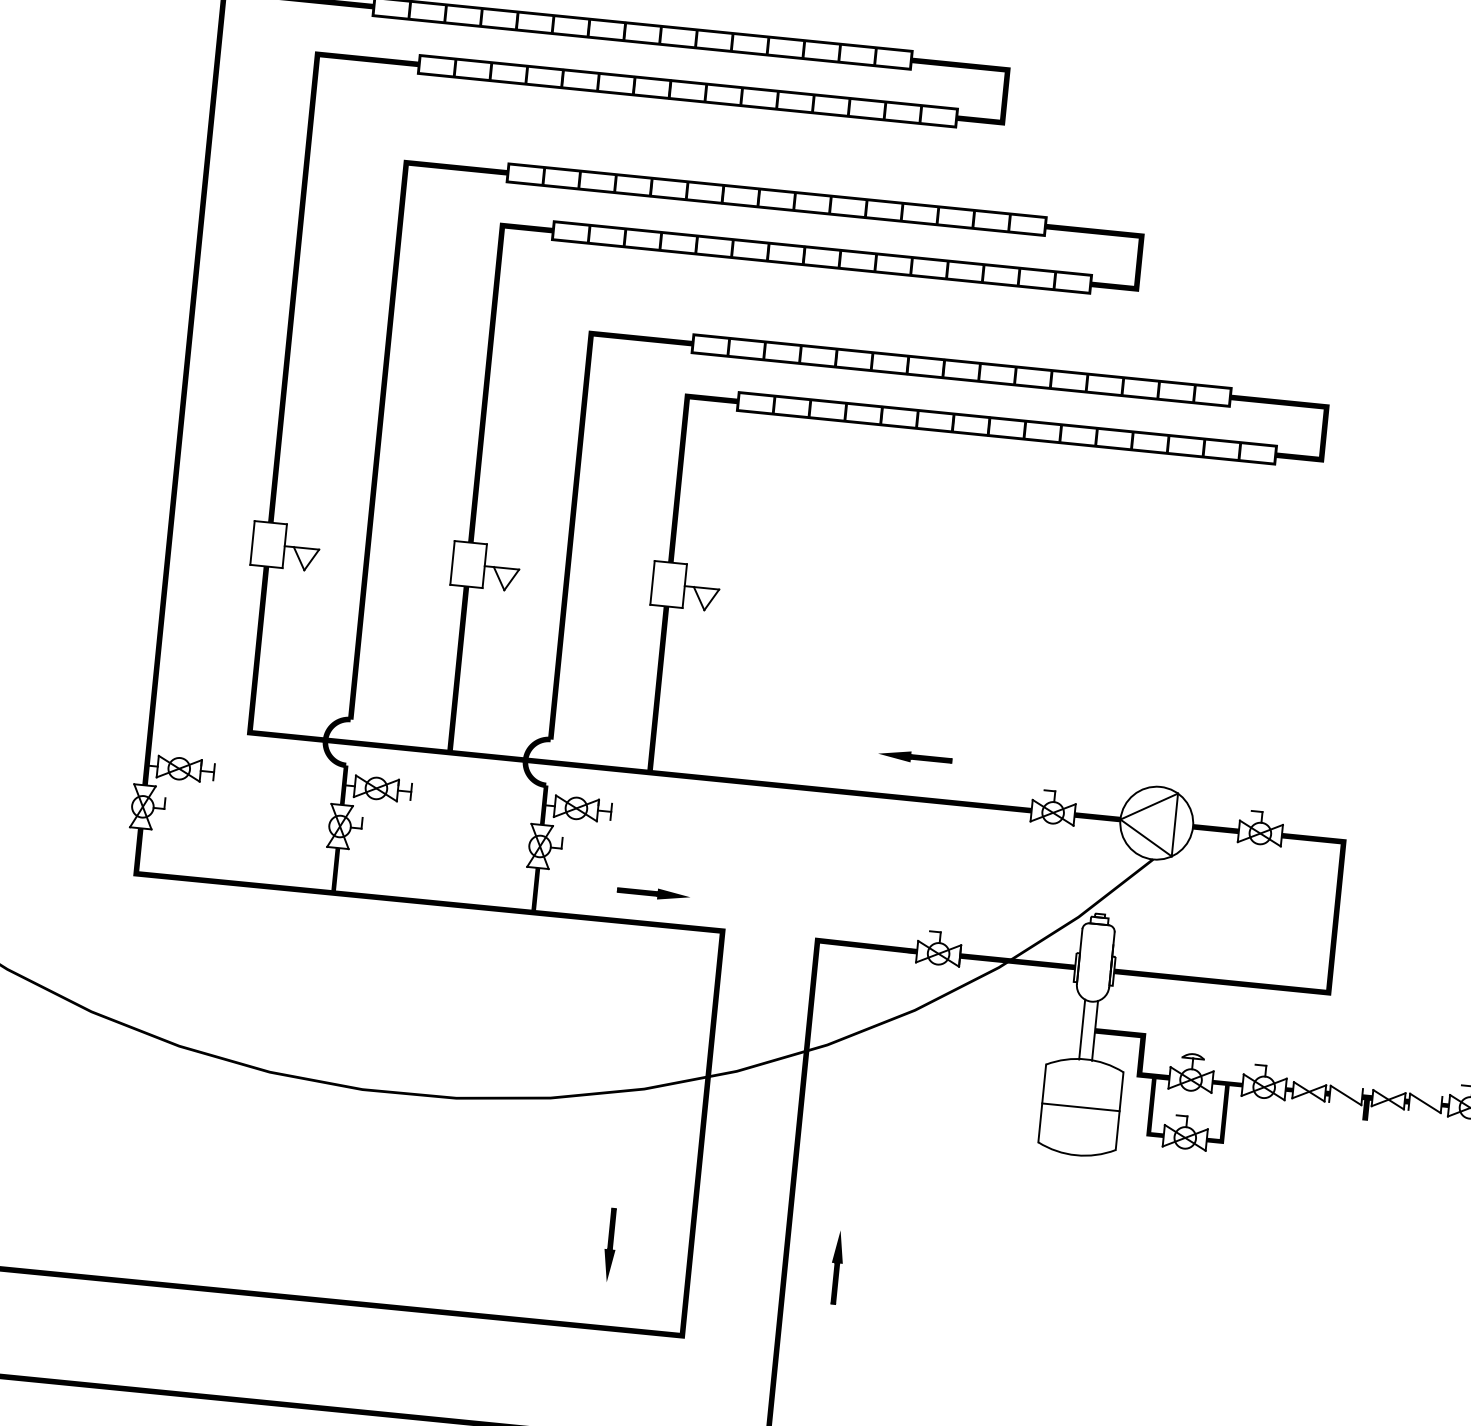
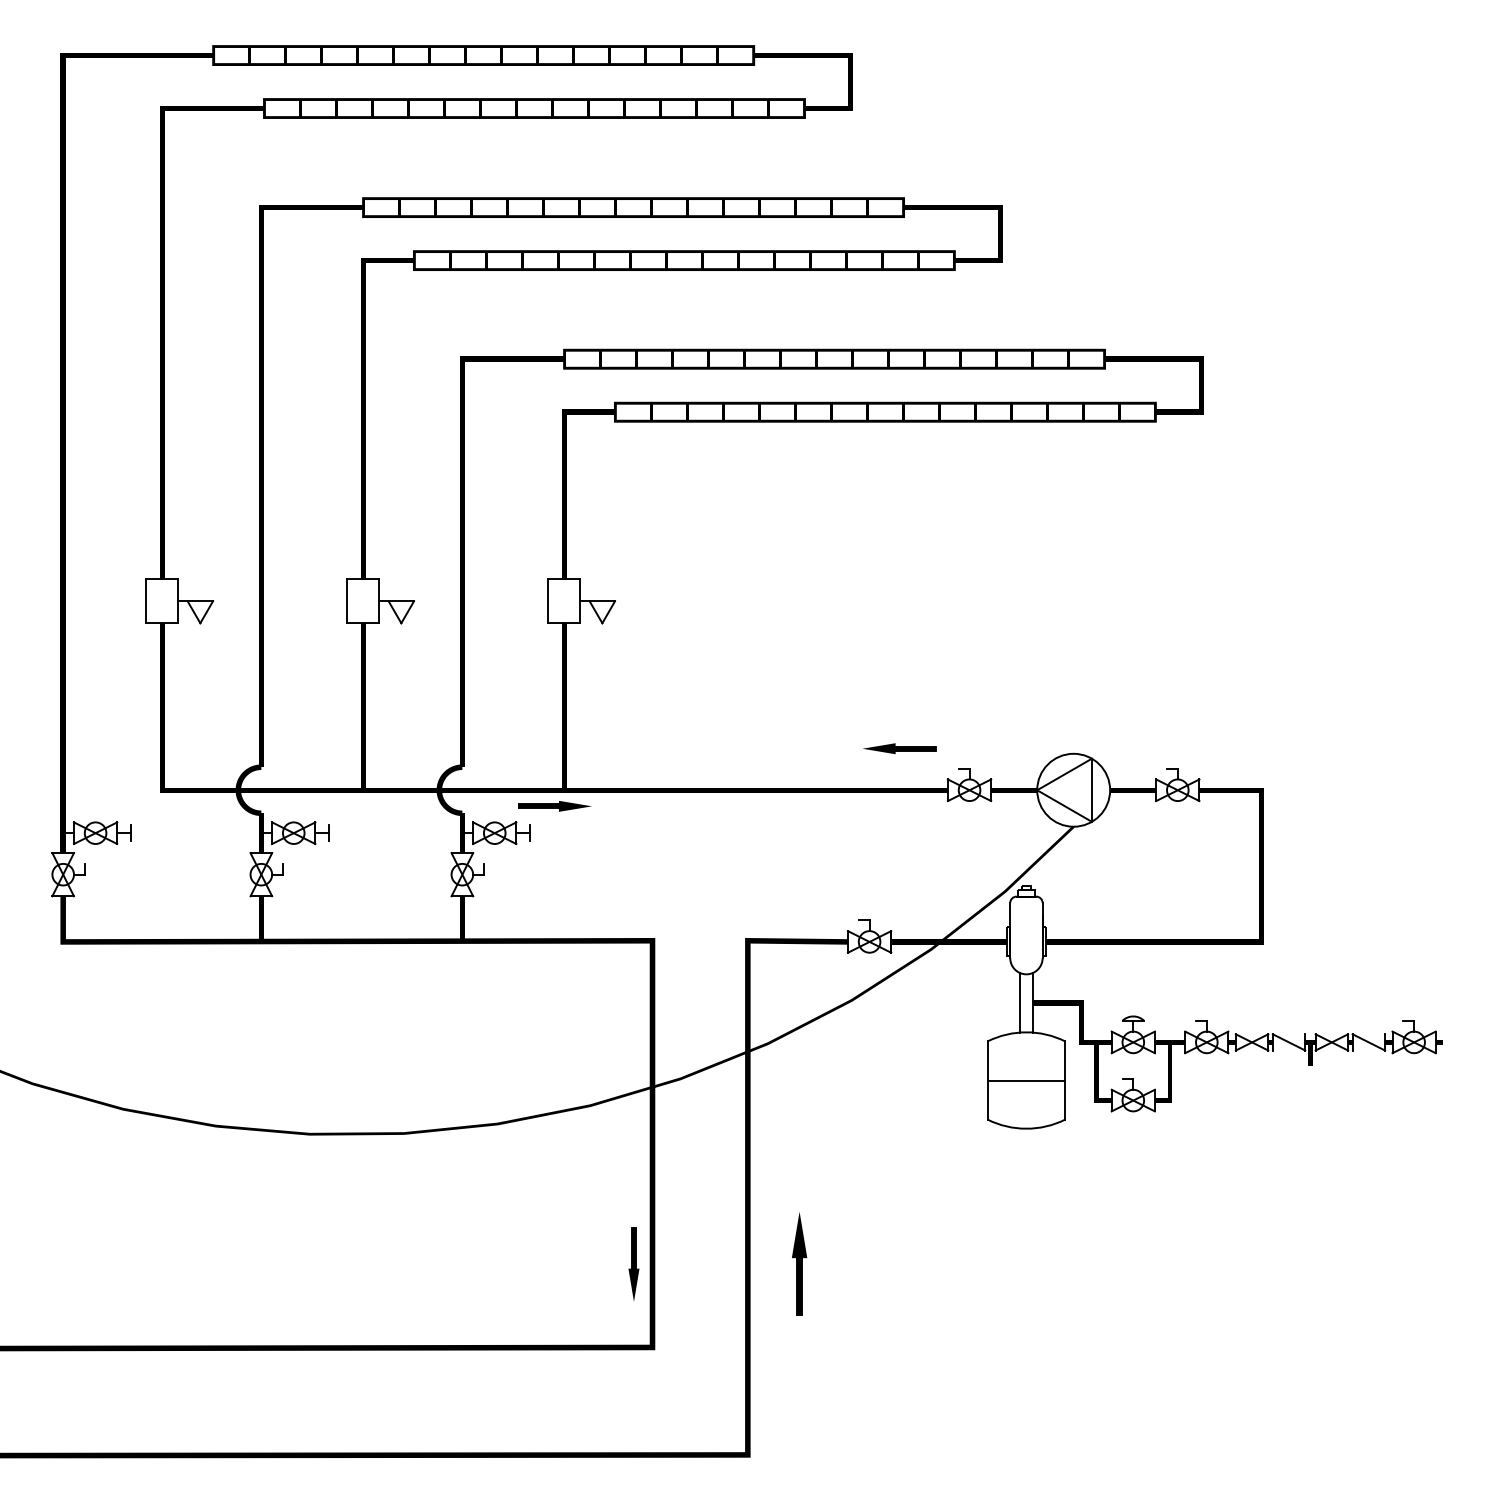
part: (914, 757) -> (899, 748), moved
part: (653, 893) -> (554, 806), moved
part: (610, 1244) -> (633, 1263), moved
part: (836, 1267) -> (799, 1264), size x1.4

